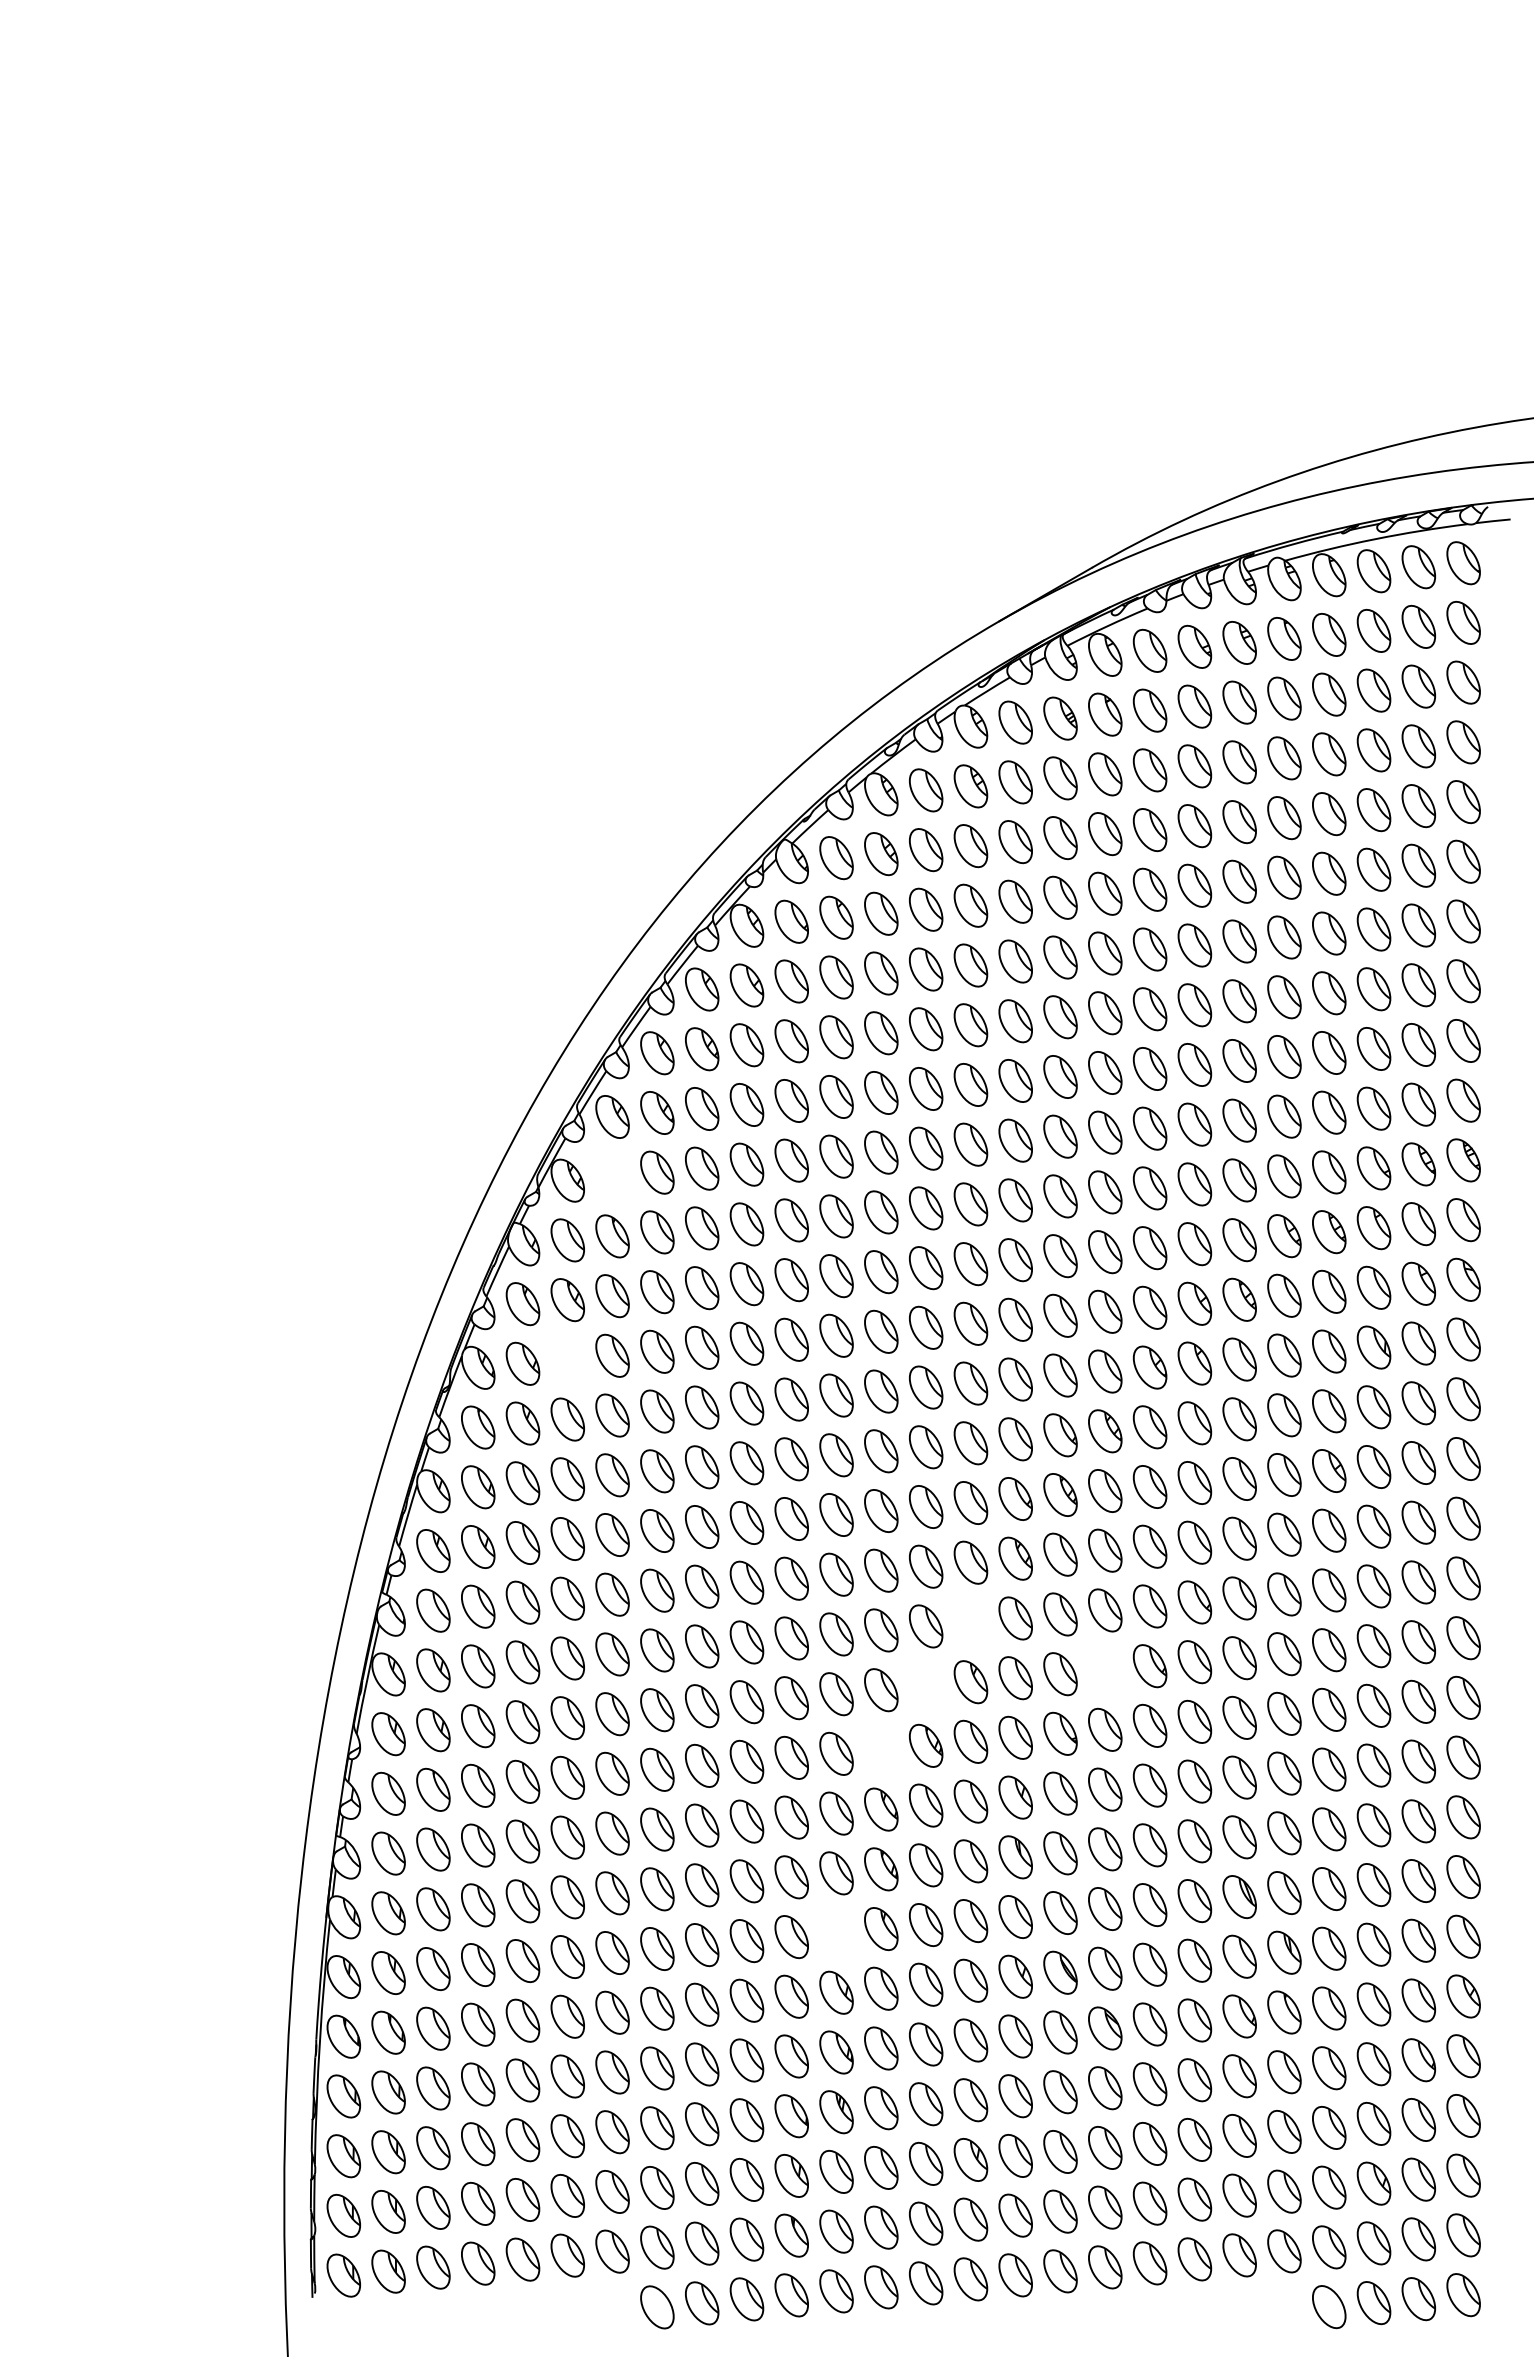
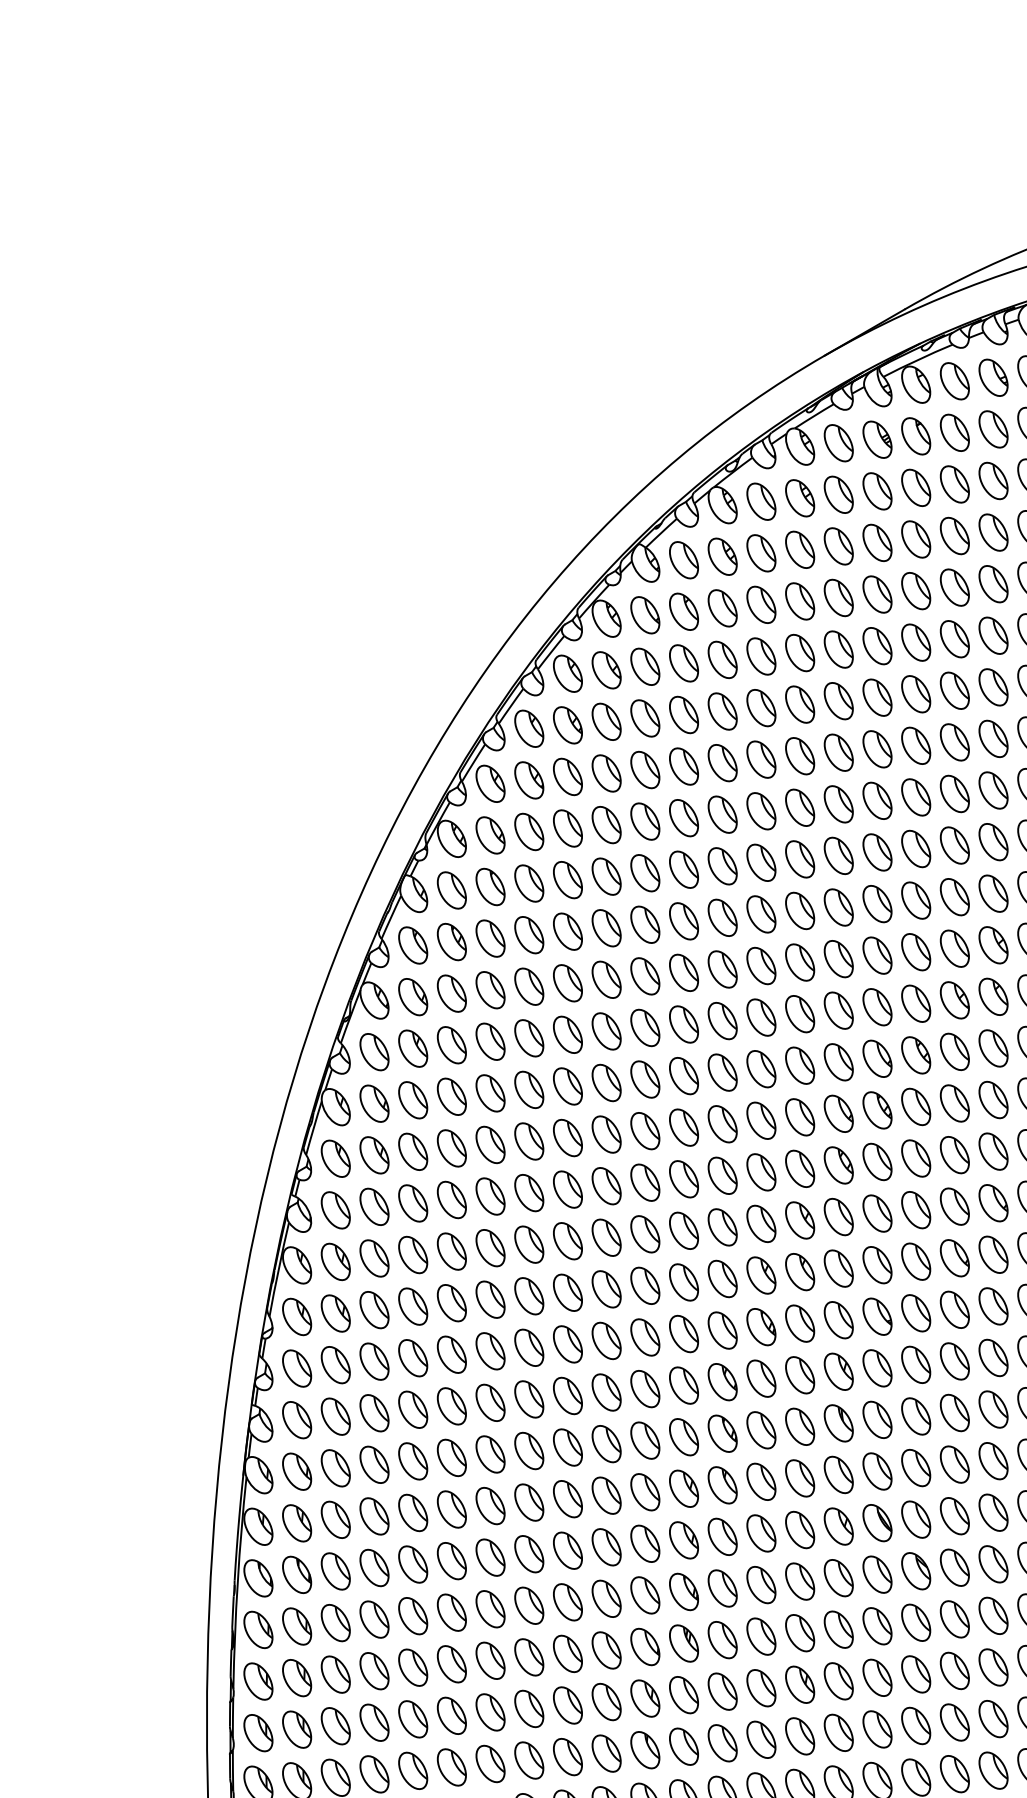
part: (612, 1176) -> (490, 835), added
part: (567, 1359) -> (451, 993), added
part: (970, 1622) -> (799, 1220), added
part: (1105, 1670) -> (916, 1261), added
part: (926, 1686) -> (761, 1275), added
part: (881, 1749) -> (722, 1330), added
part: (836, 1932) -> (683, 1488), added

